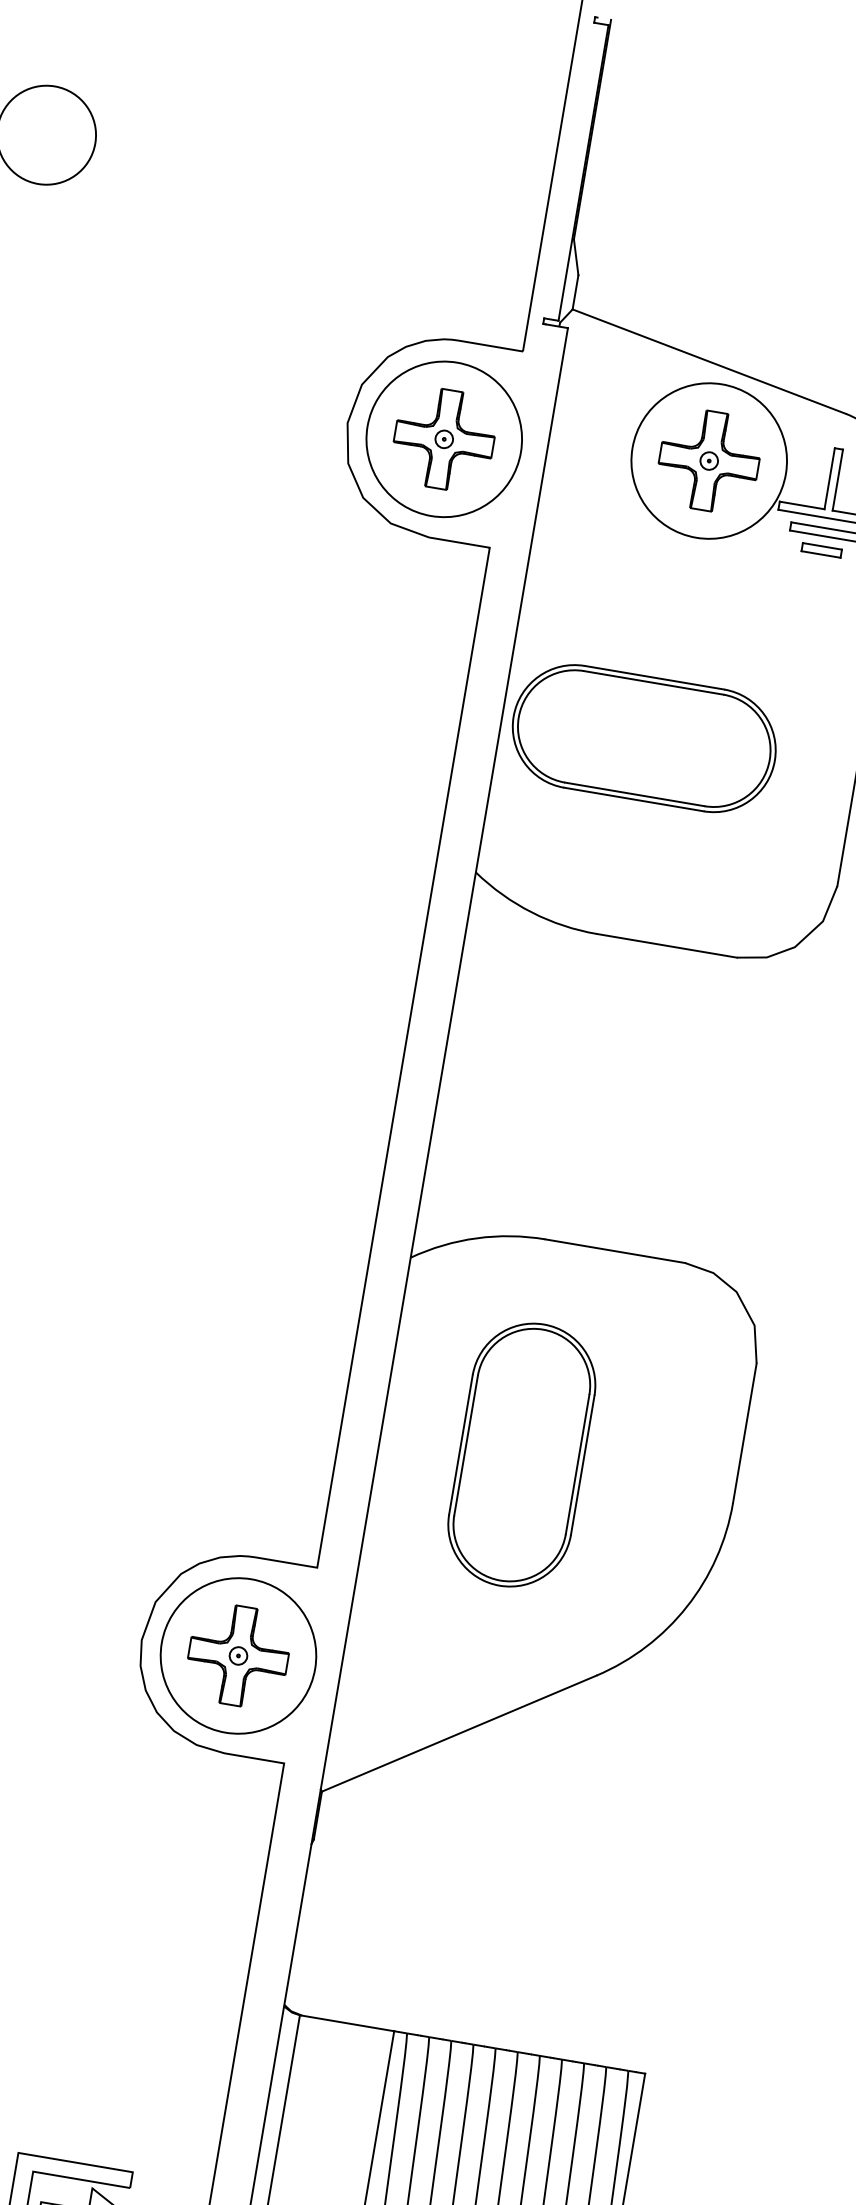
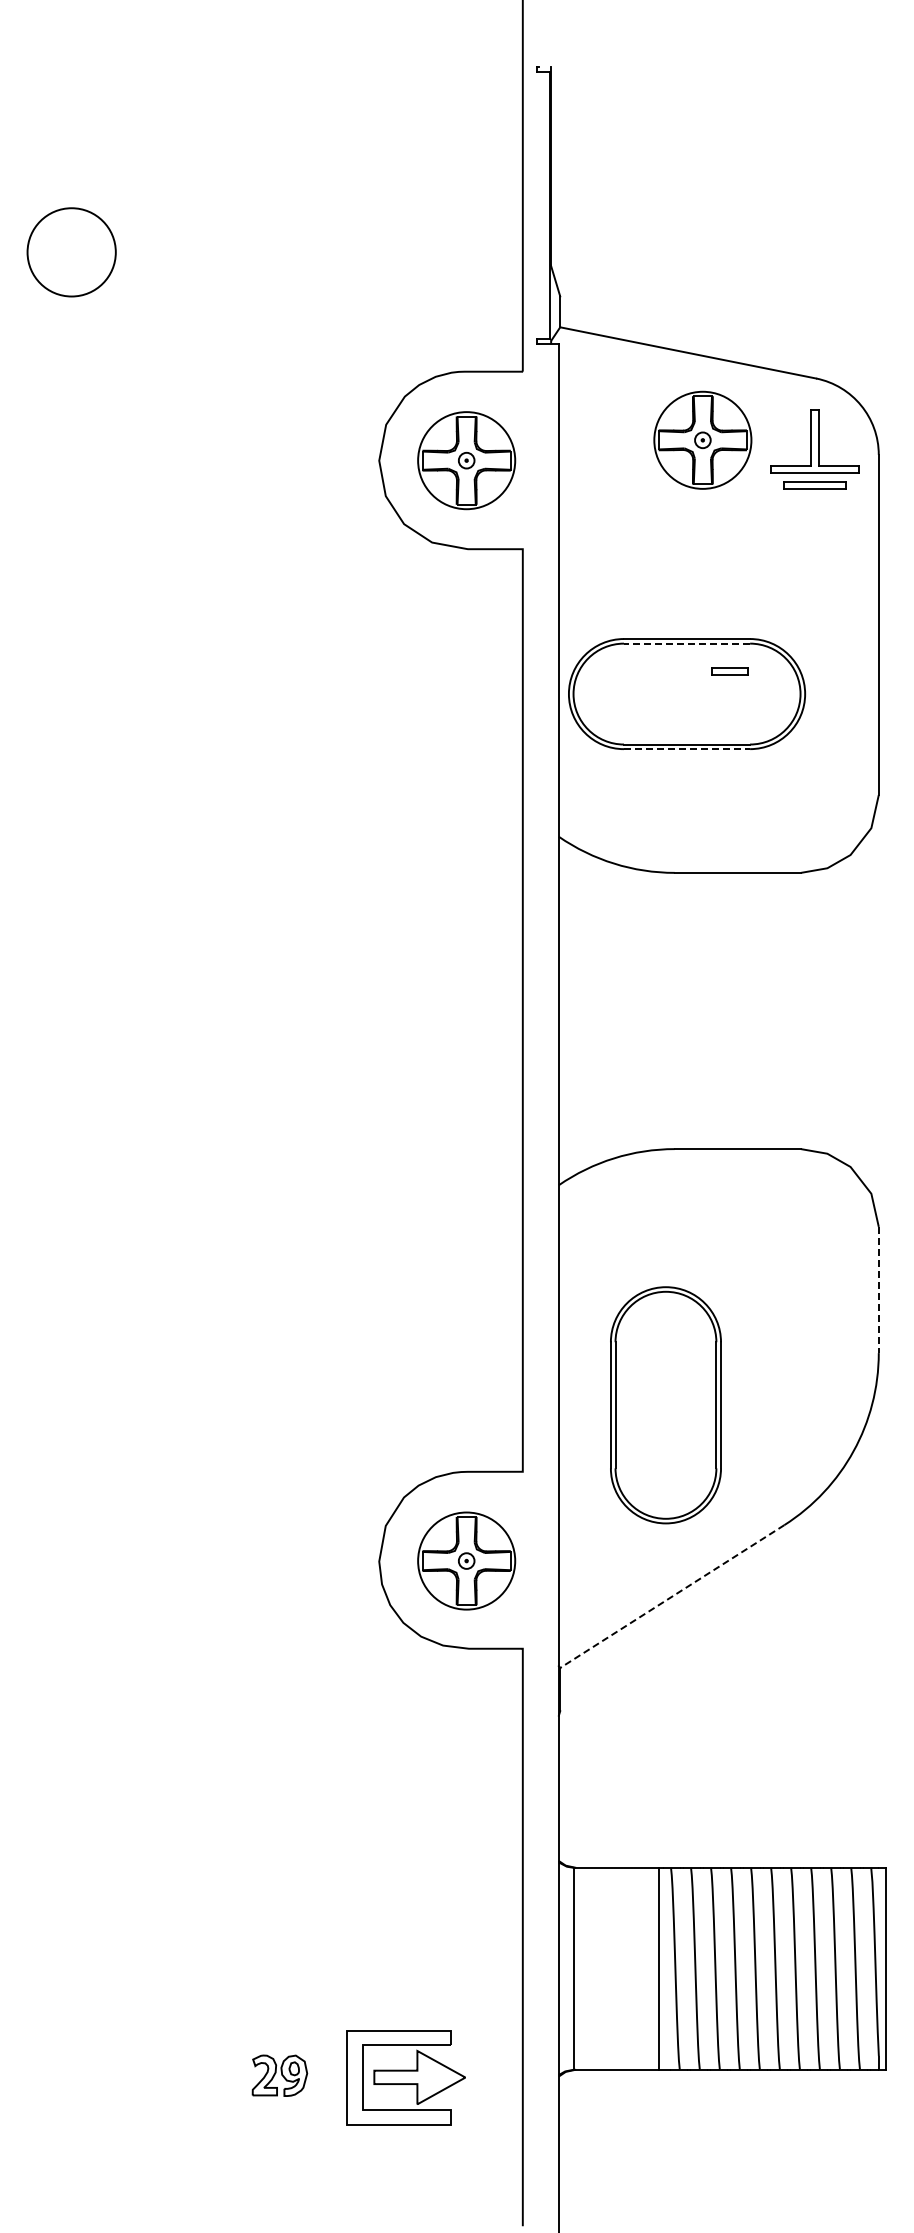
circle: (444, 439) -> (466, 460), size x0.7
circle: (708, 460) -> (702, 439), size x0.7
part: (821, 550) -> (729, 671), moved
line: (653, 682) -> (686, 643), solid -> dashed
line: (634, 799) -> (687, 749), solid -> dashed
line: (744, 1433) -> (878, 1290), solid -> dashed
part: (521, 1455) -> (665, 1405), moved
circle: (238, 1655) -> (466, 1560), size x0.7
line: (459, 1733) -> (672, 1596), solid -> dashed

